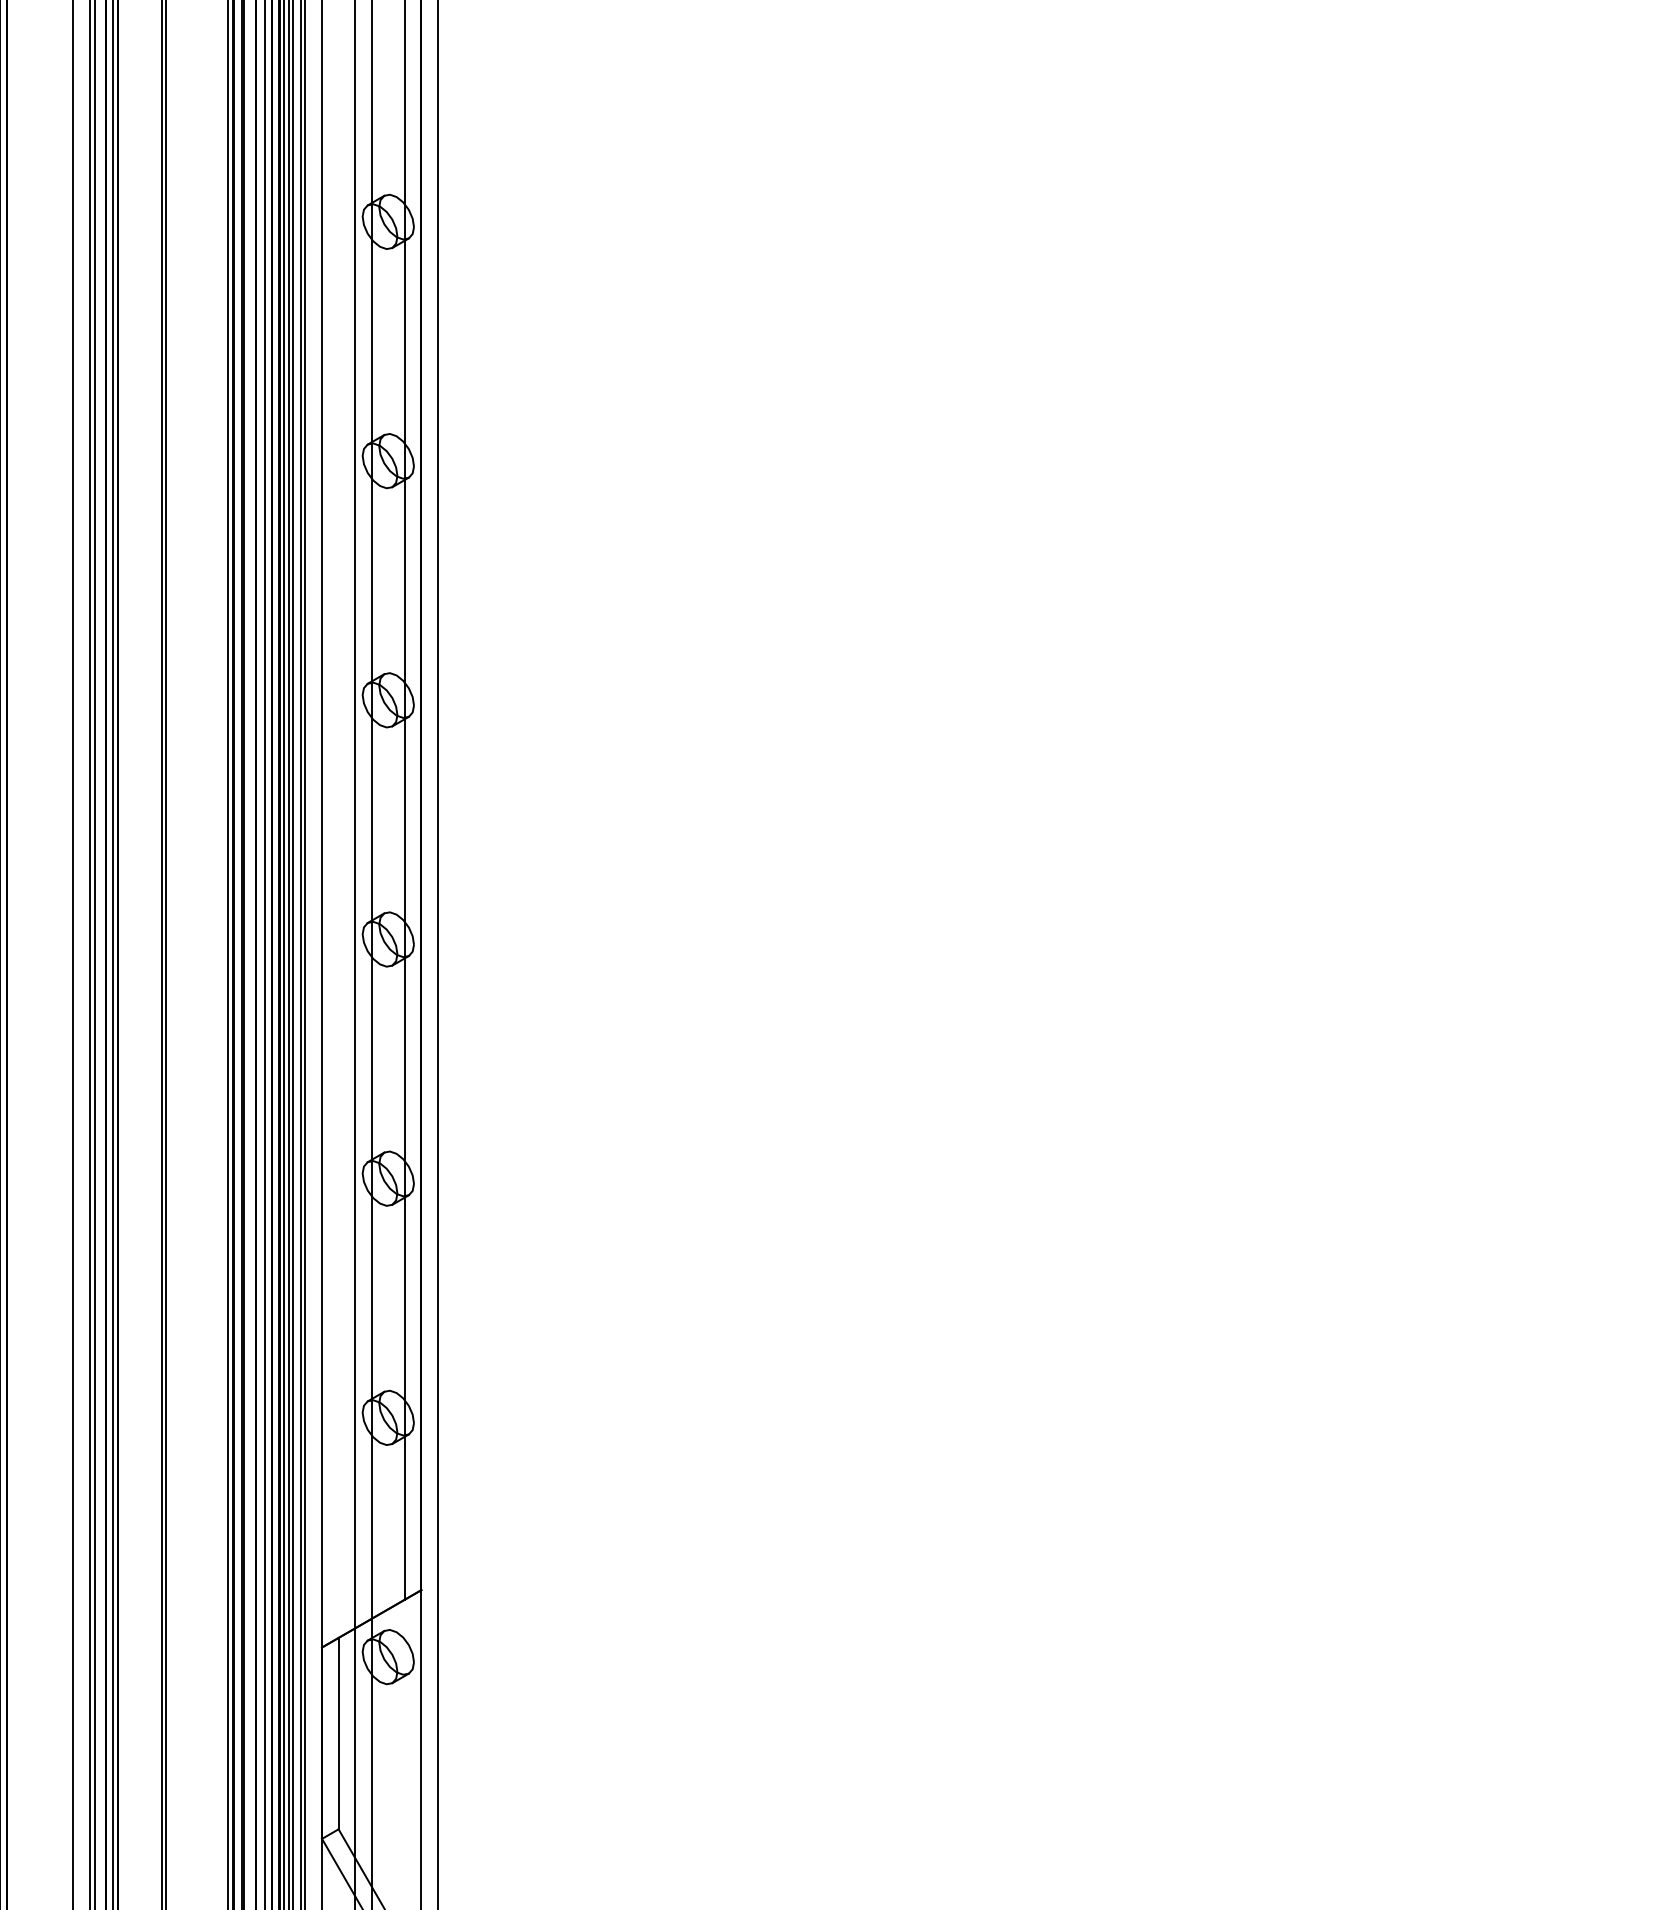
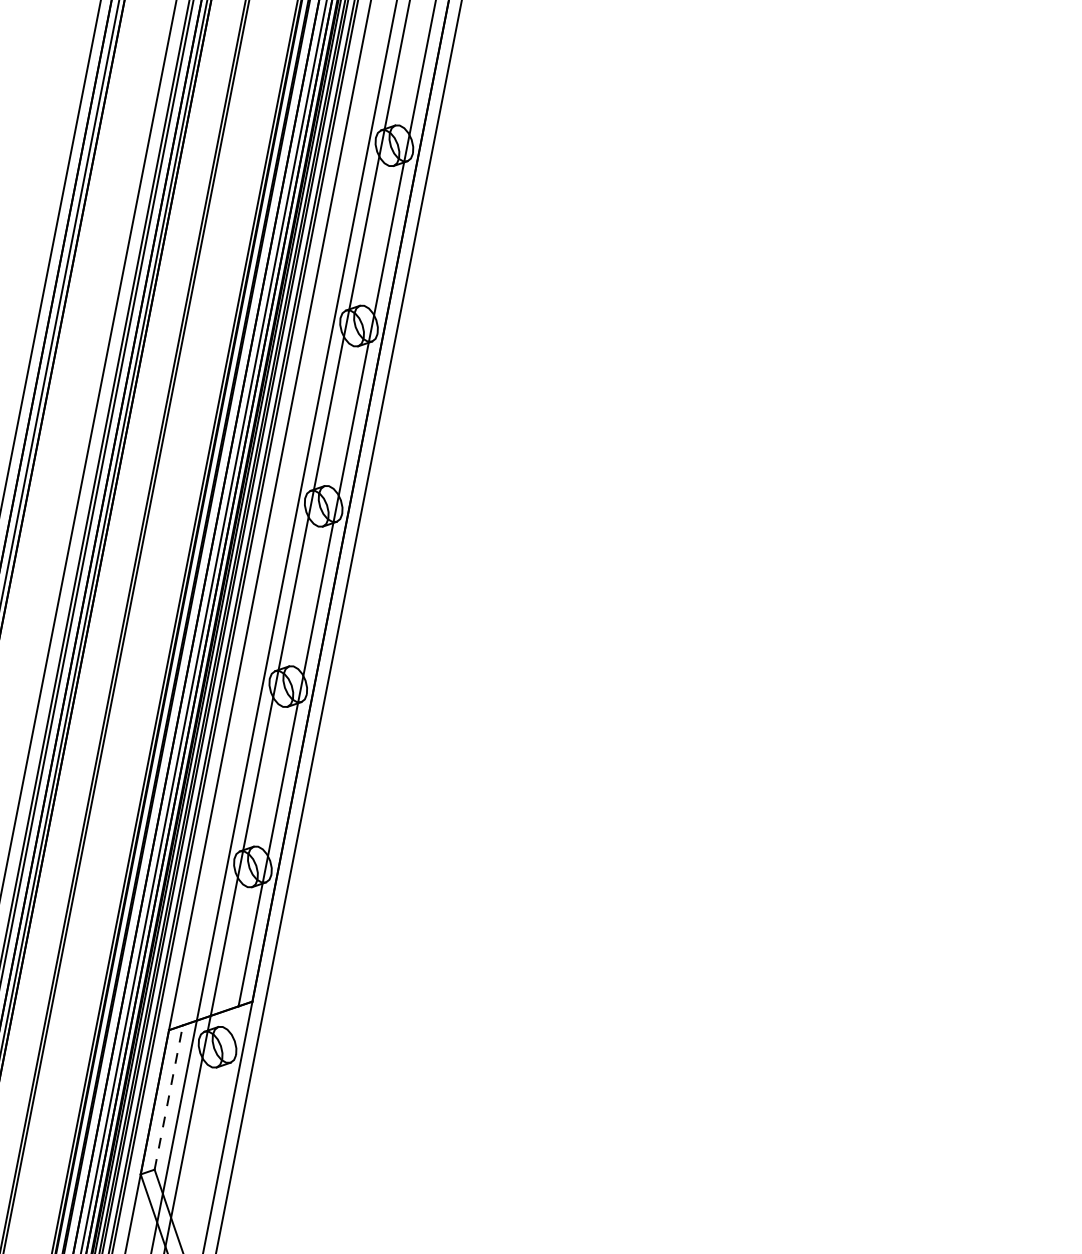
line: (338, 1733) -> (168, 1097), solid -> dashed

